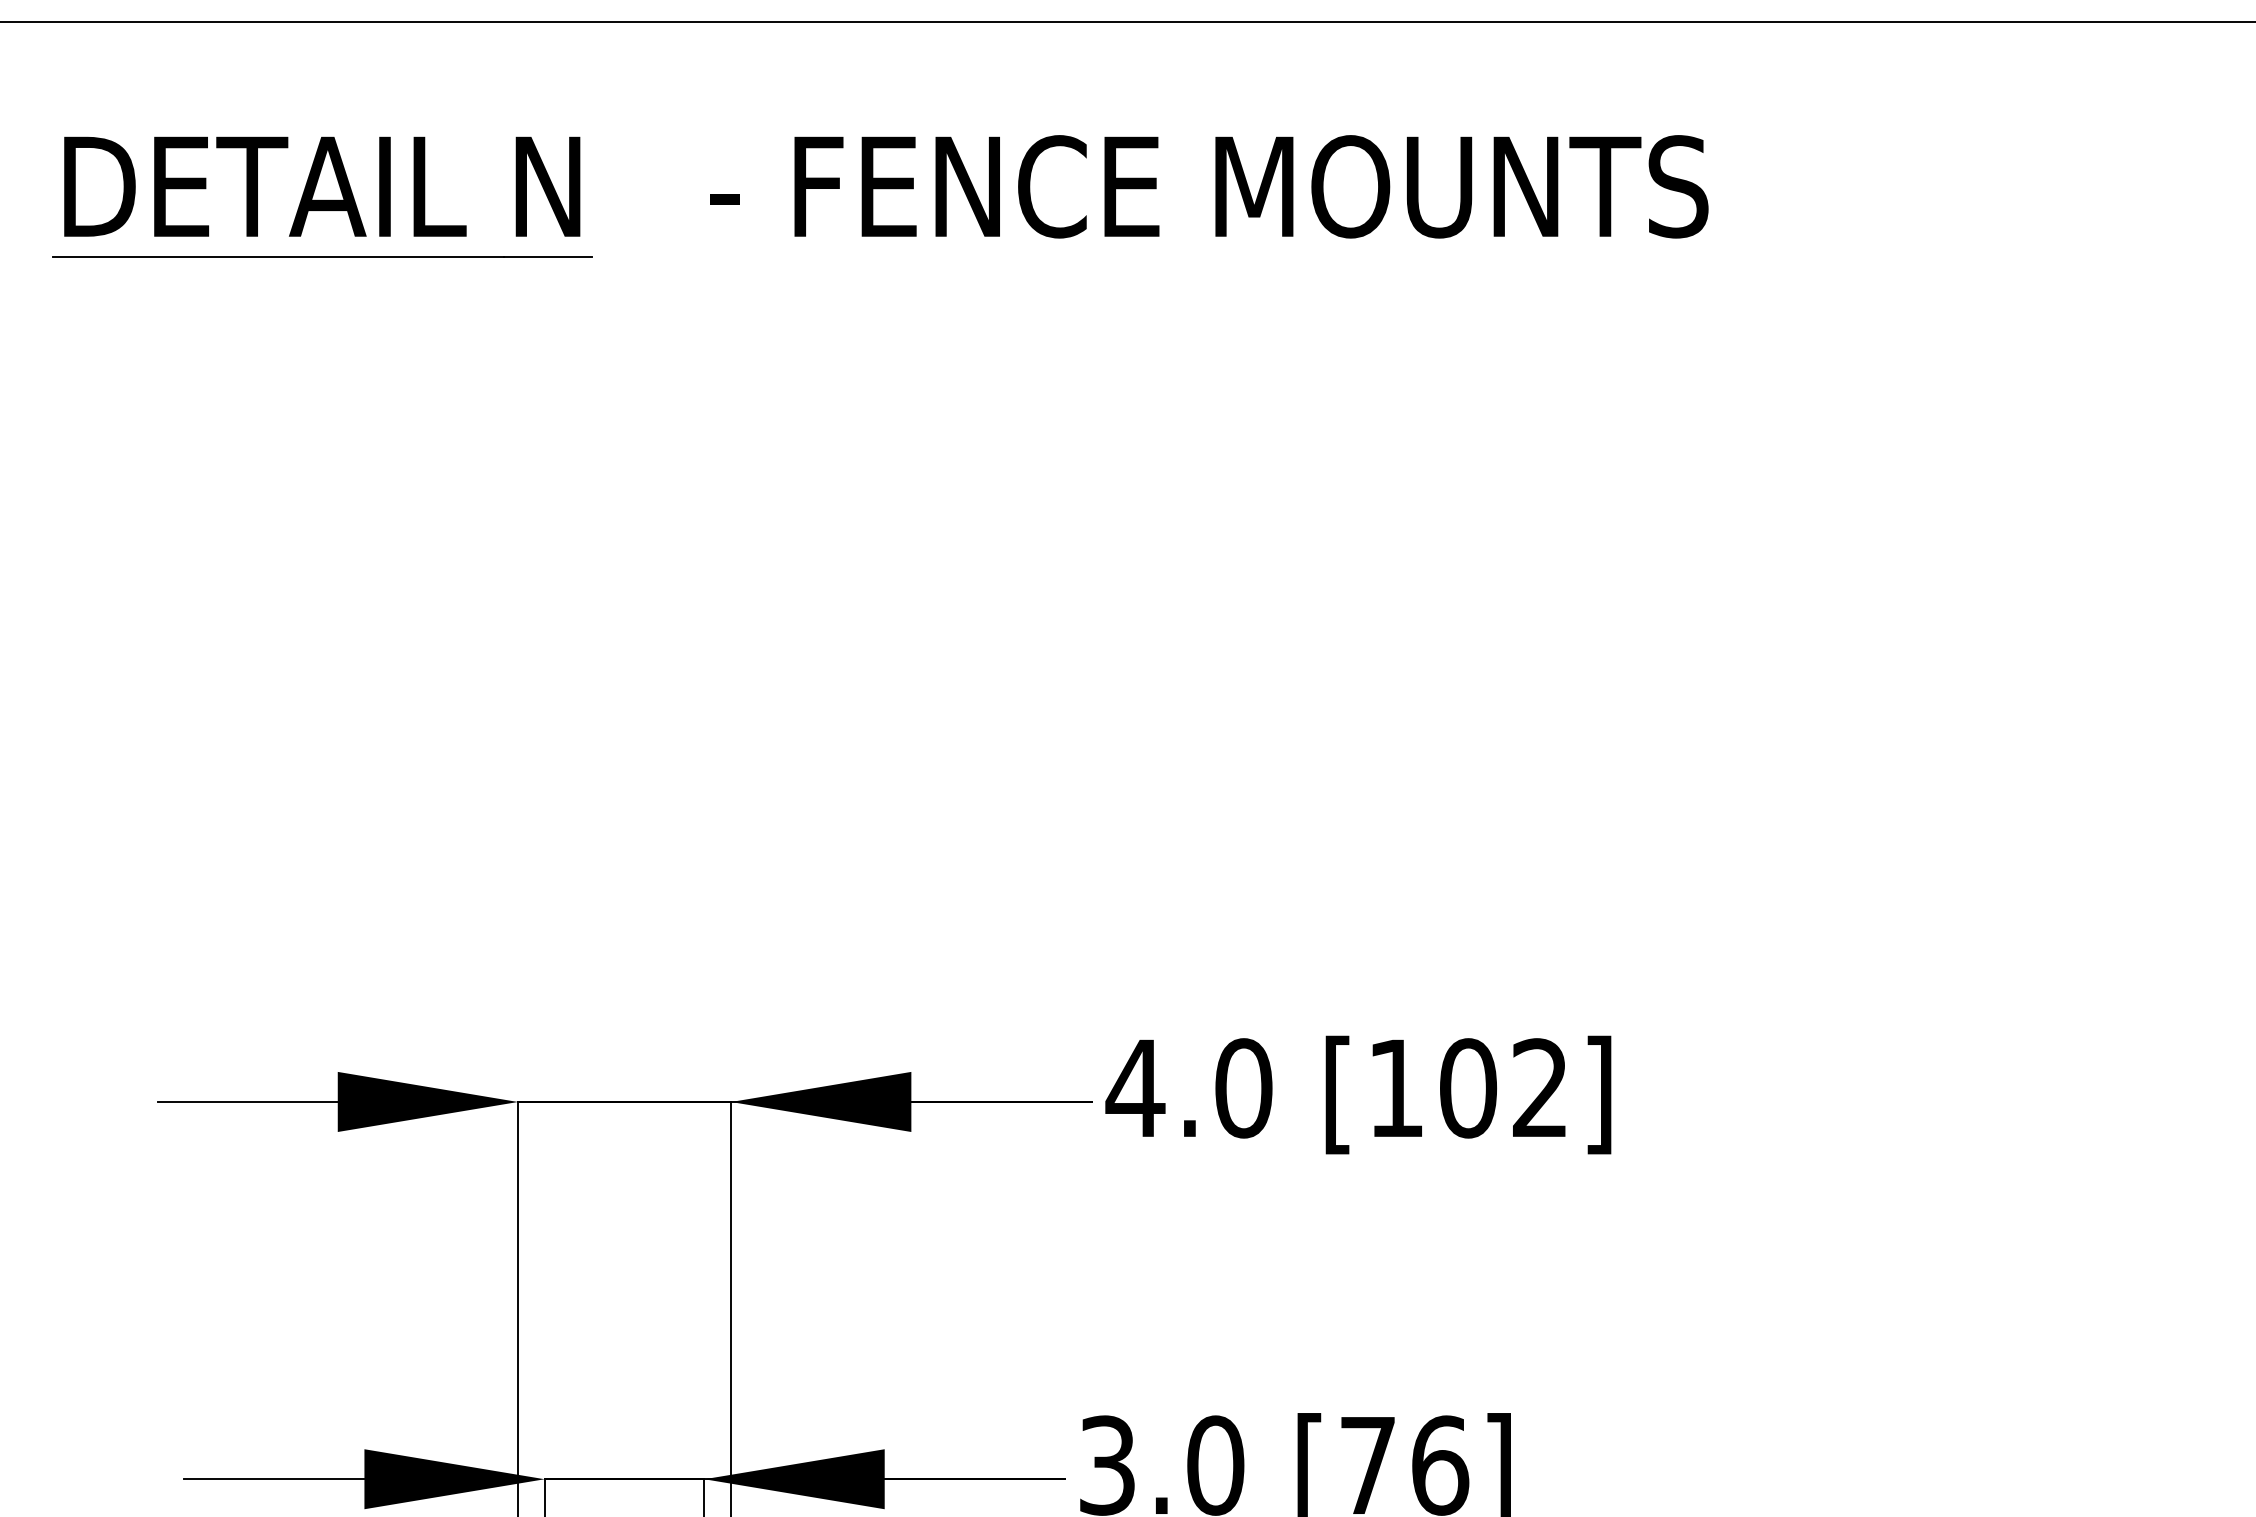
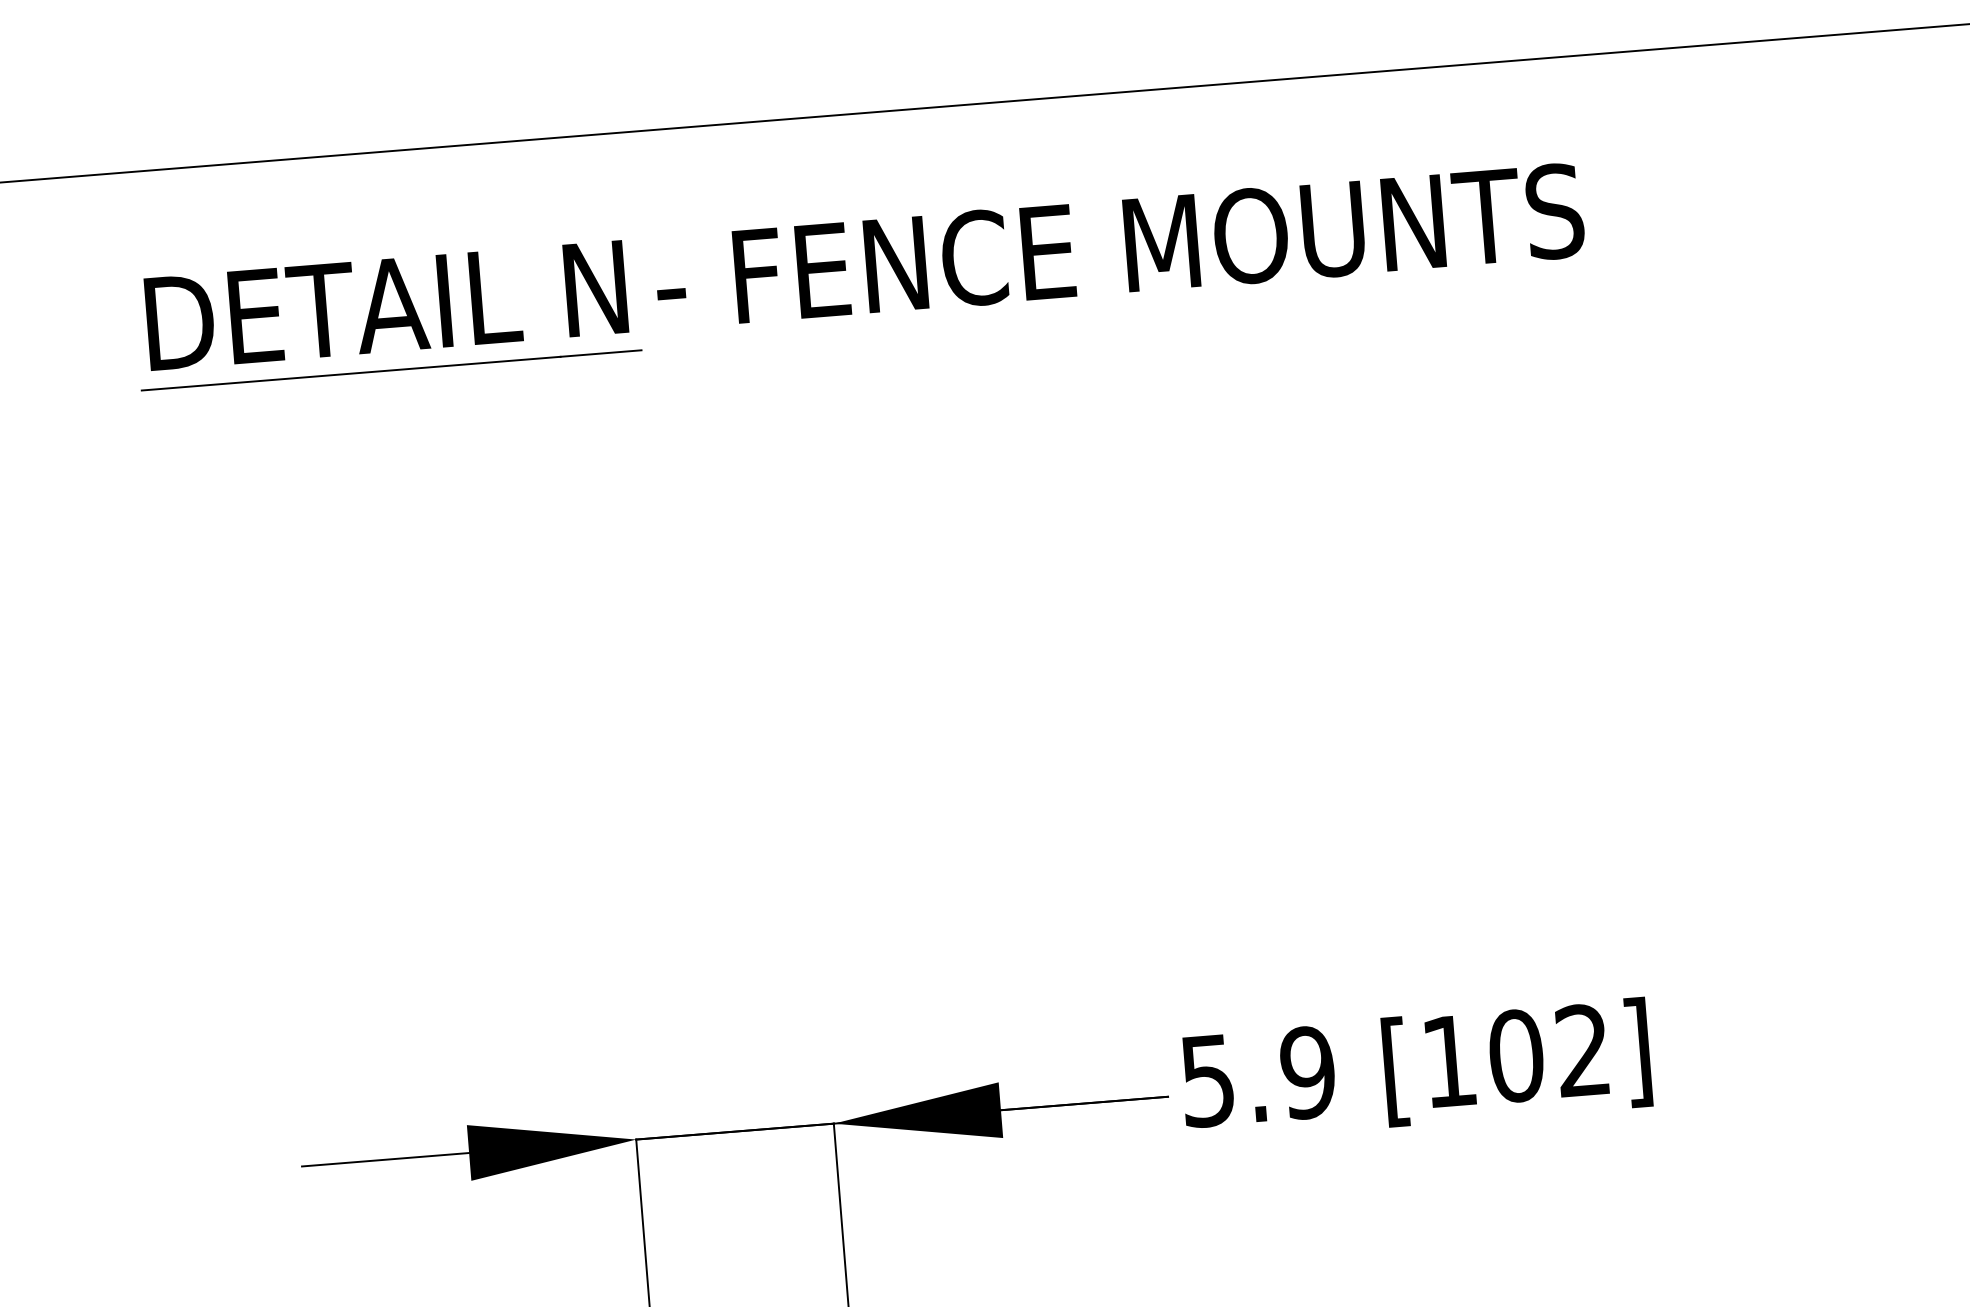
text: (1209, 186) -> (1120, 246), moved
text: (1188, 1088) -> (1256, 1077), 4.0 -> 5.9

